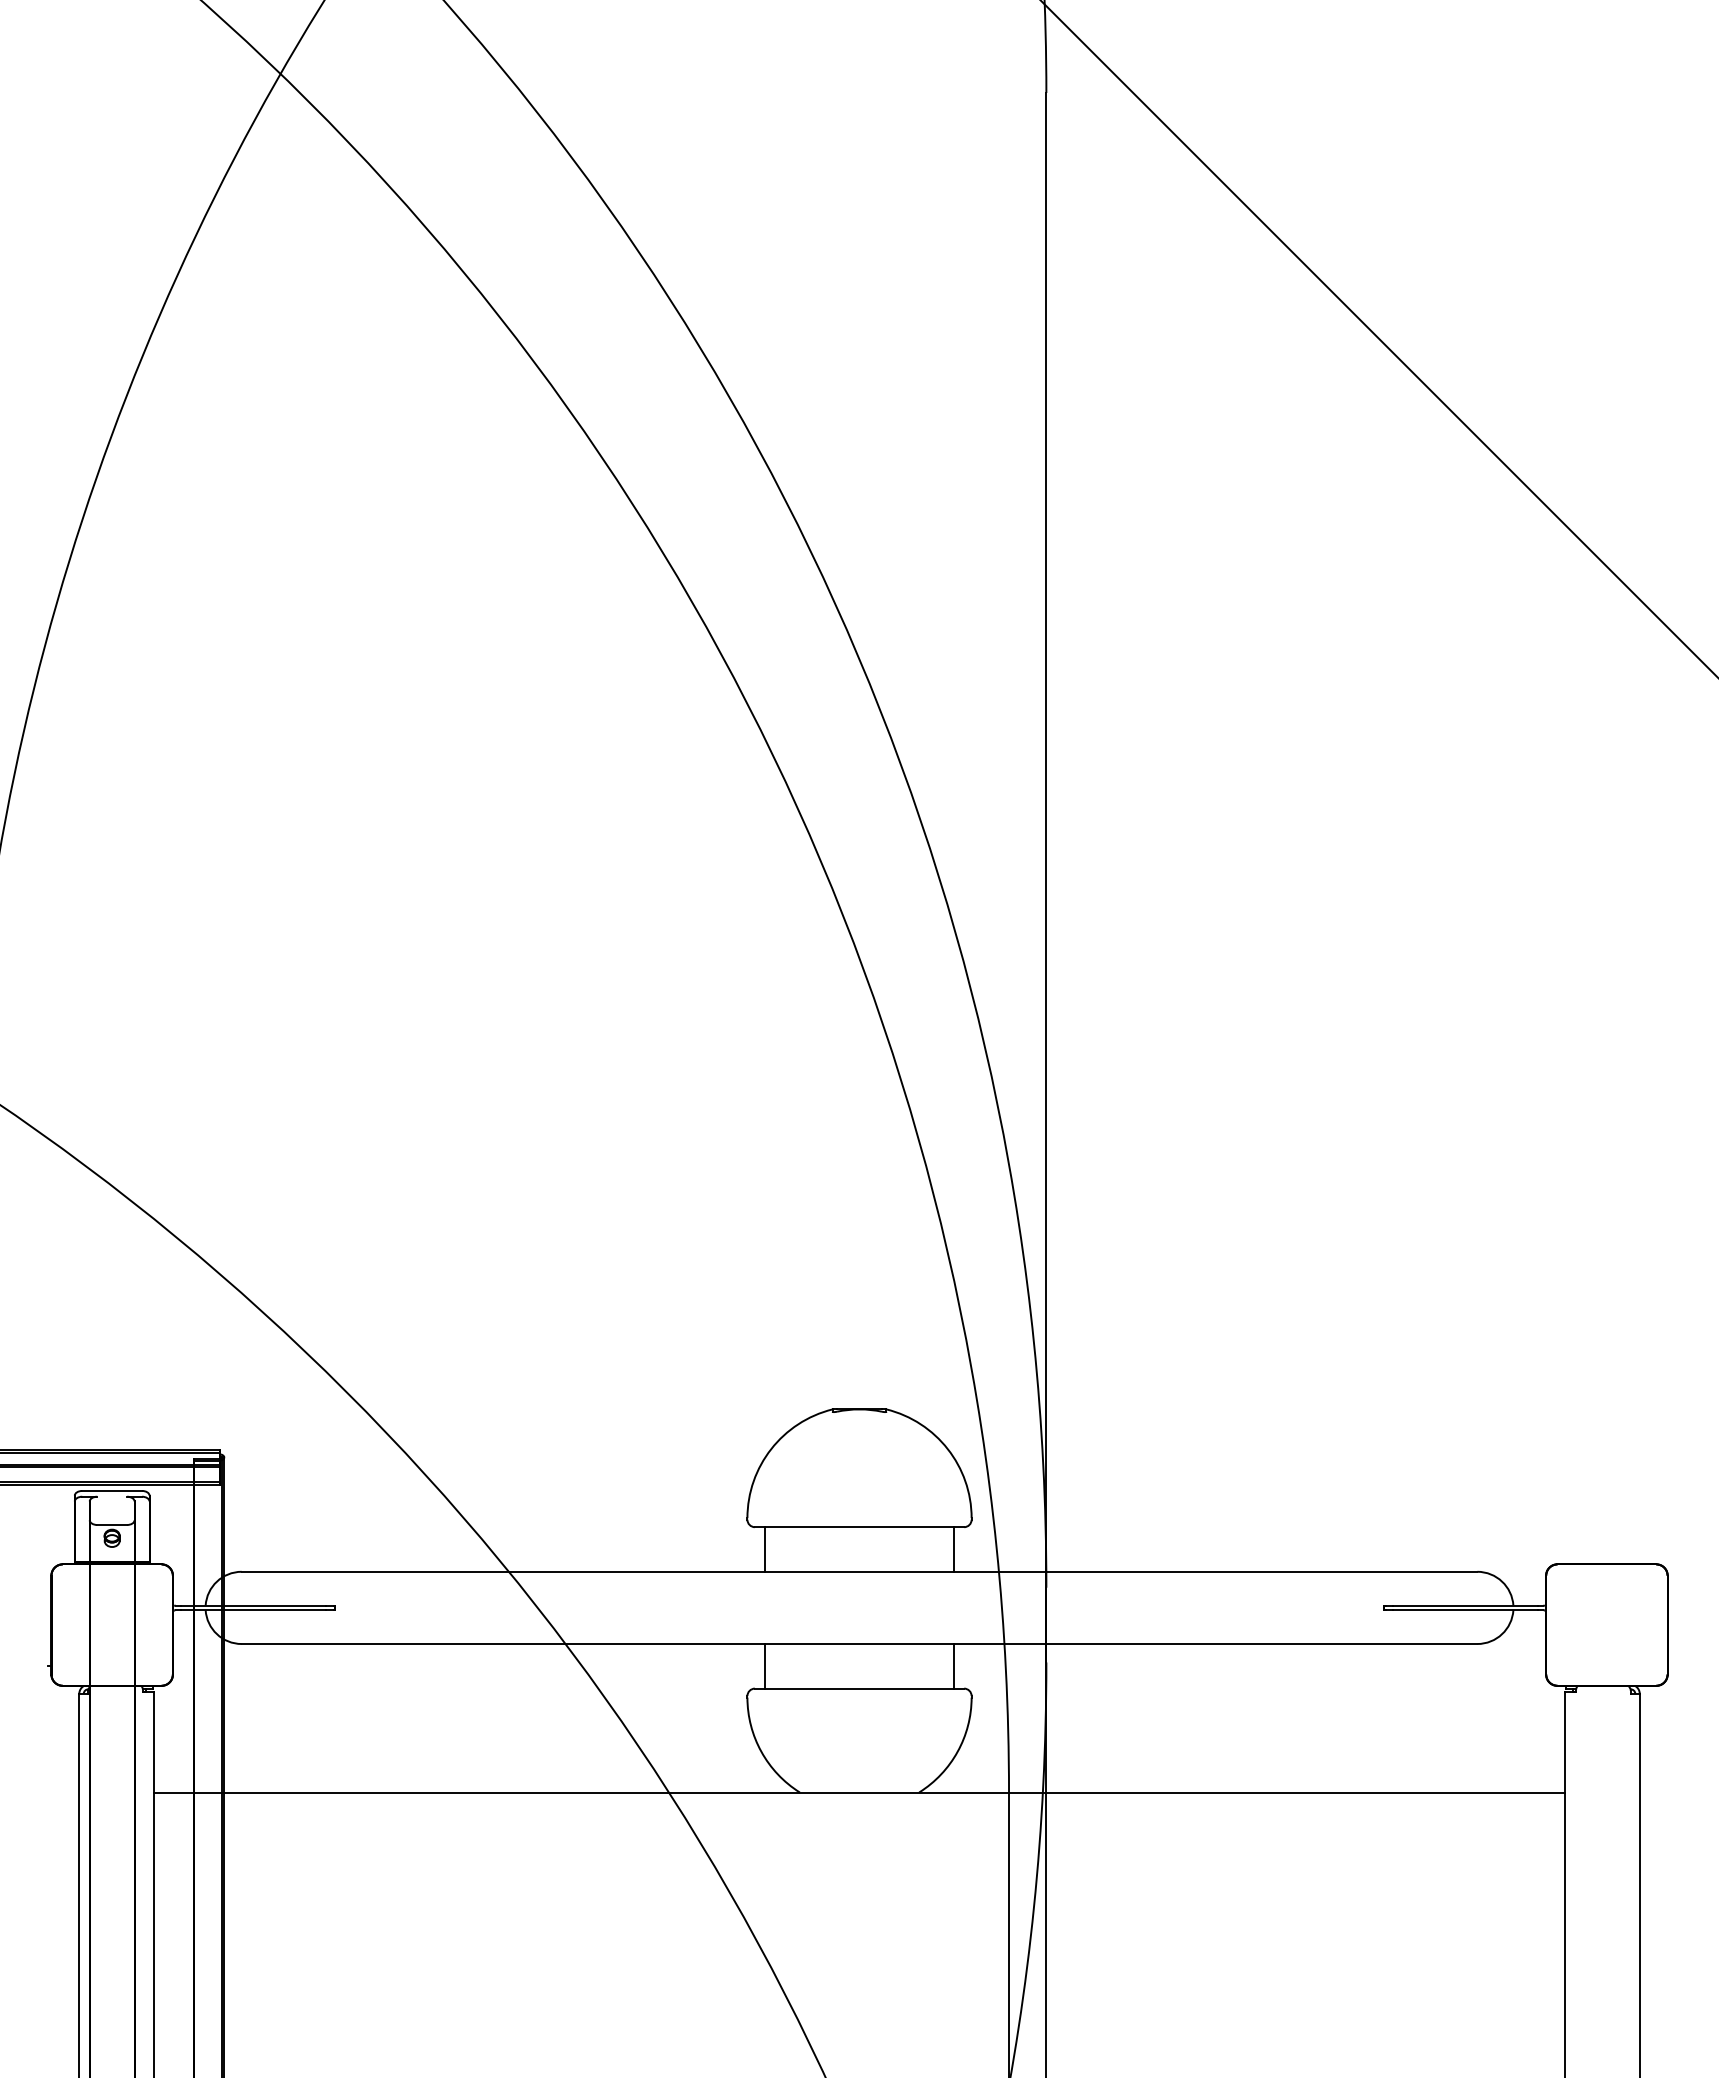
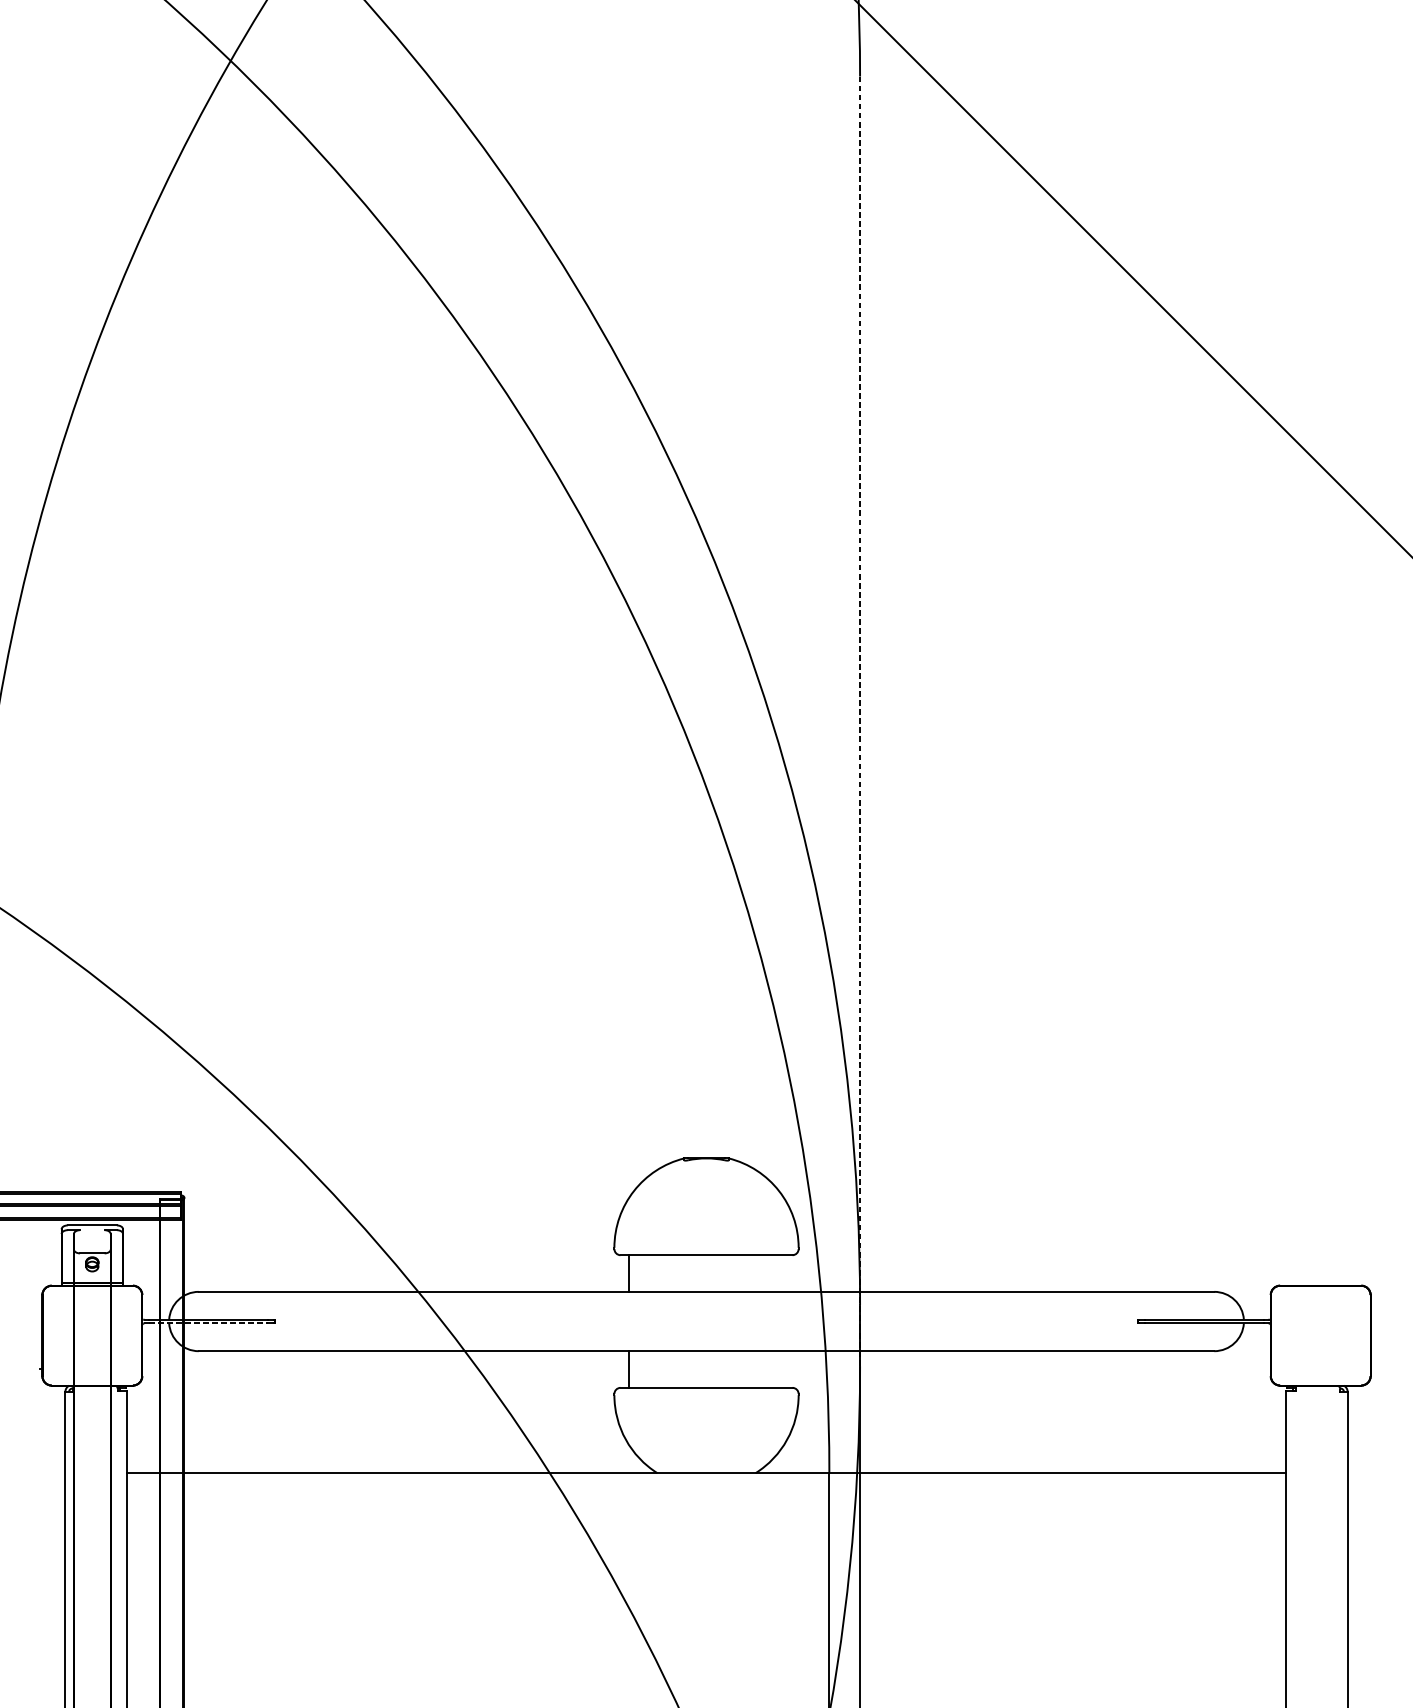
line: (1046, 877) -> (860, 721), solid -> dashed
line: (954, 1549) -> (784, 1273), removed
line: (253, 1610) -> (208, 1323), solid -> dashed
line: (954, 1666) -> (784, 1369), removed

